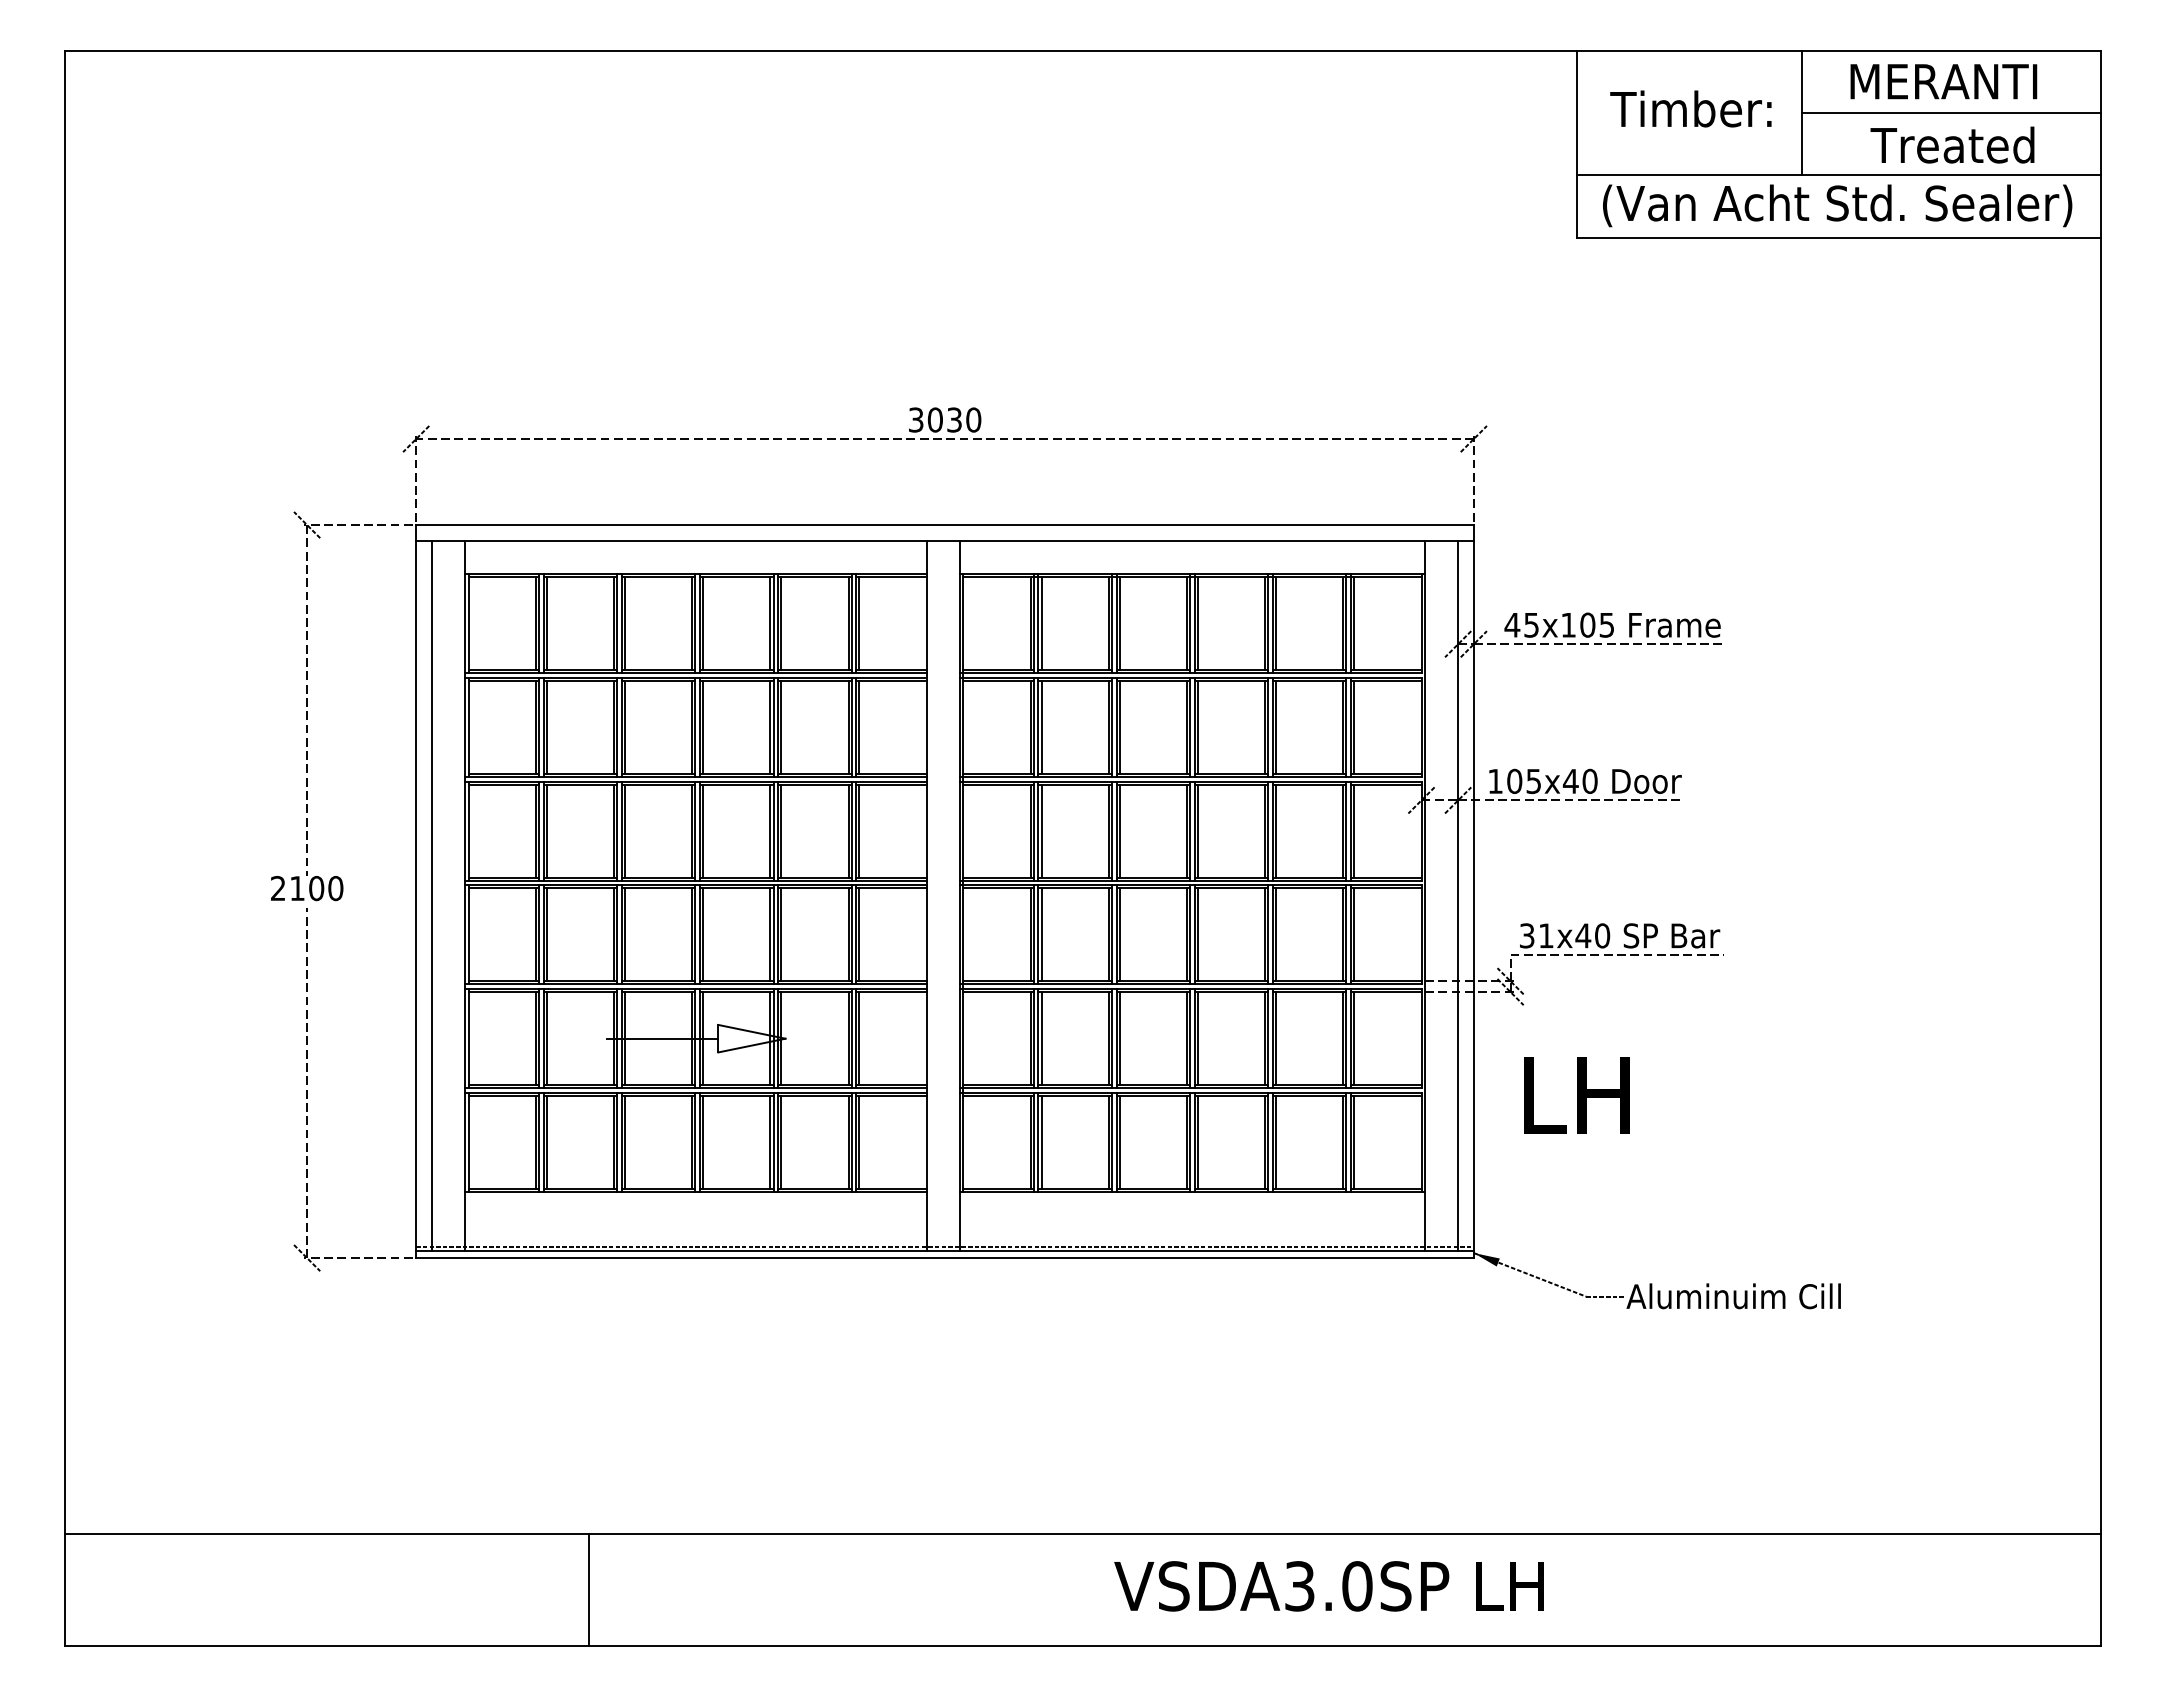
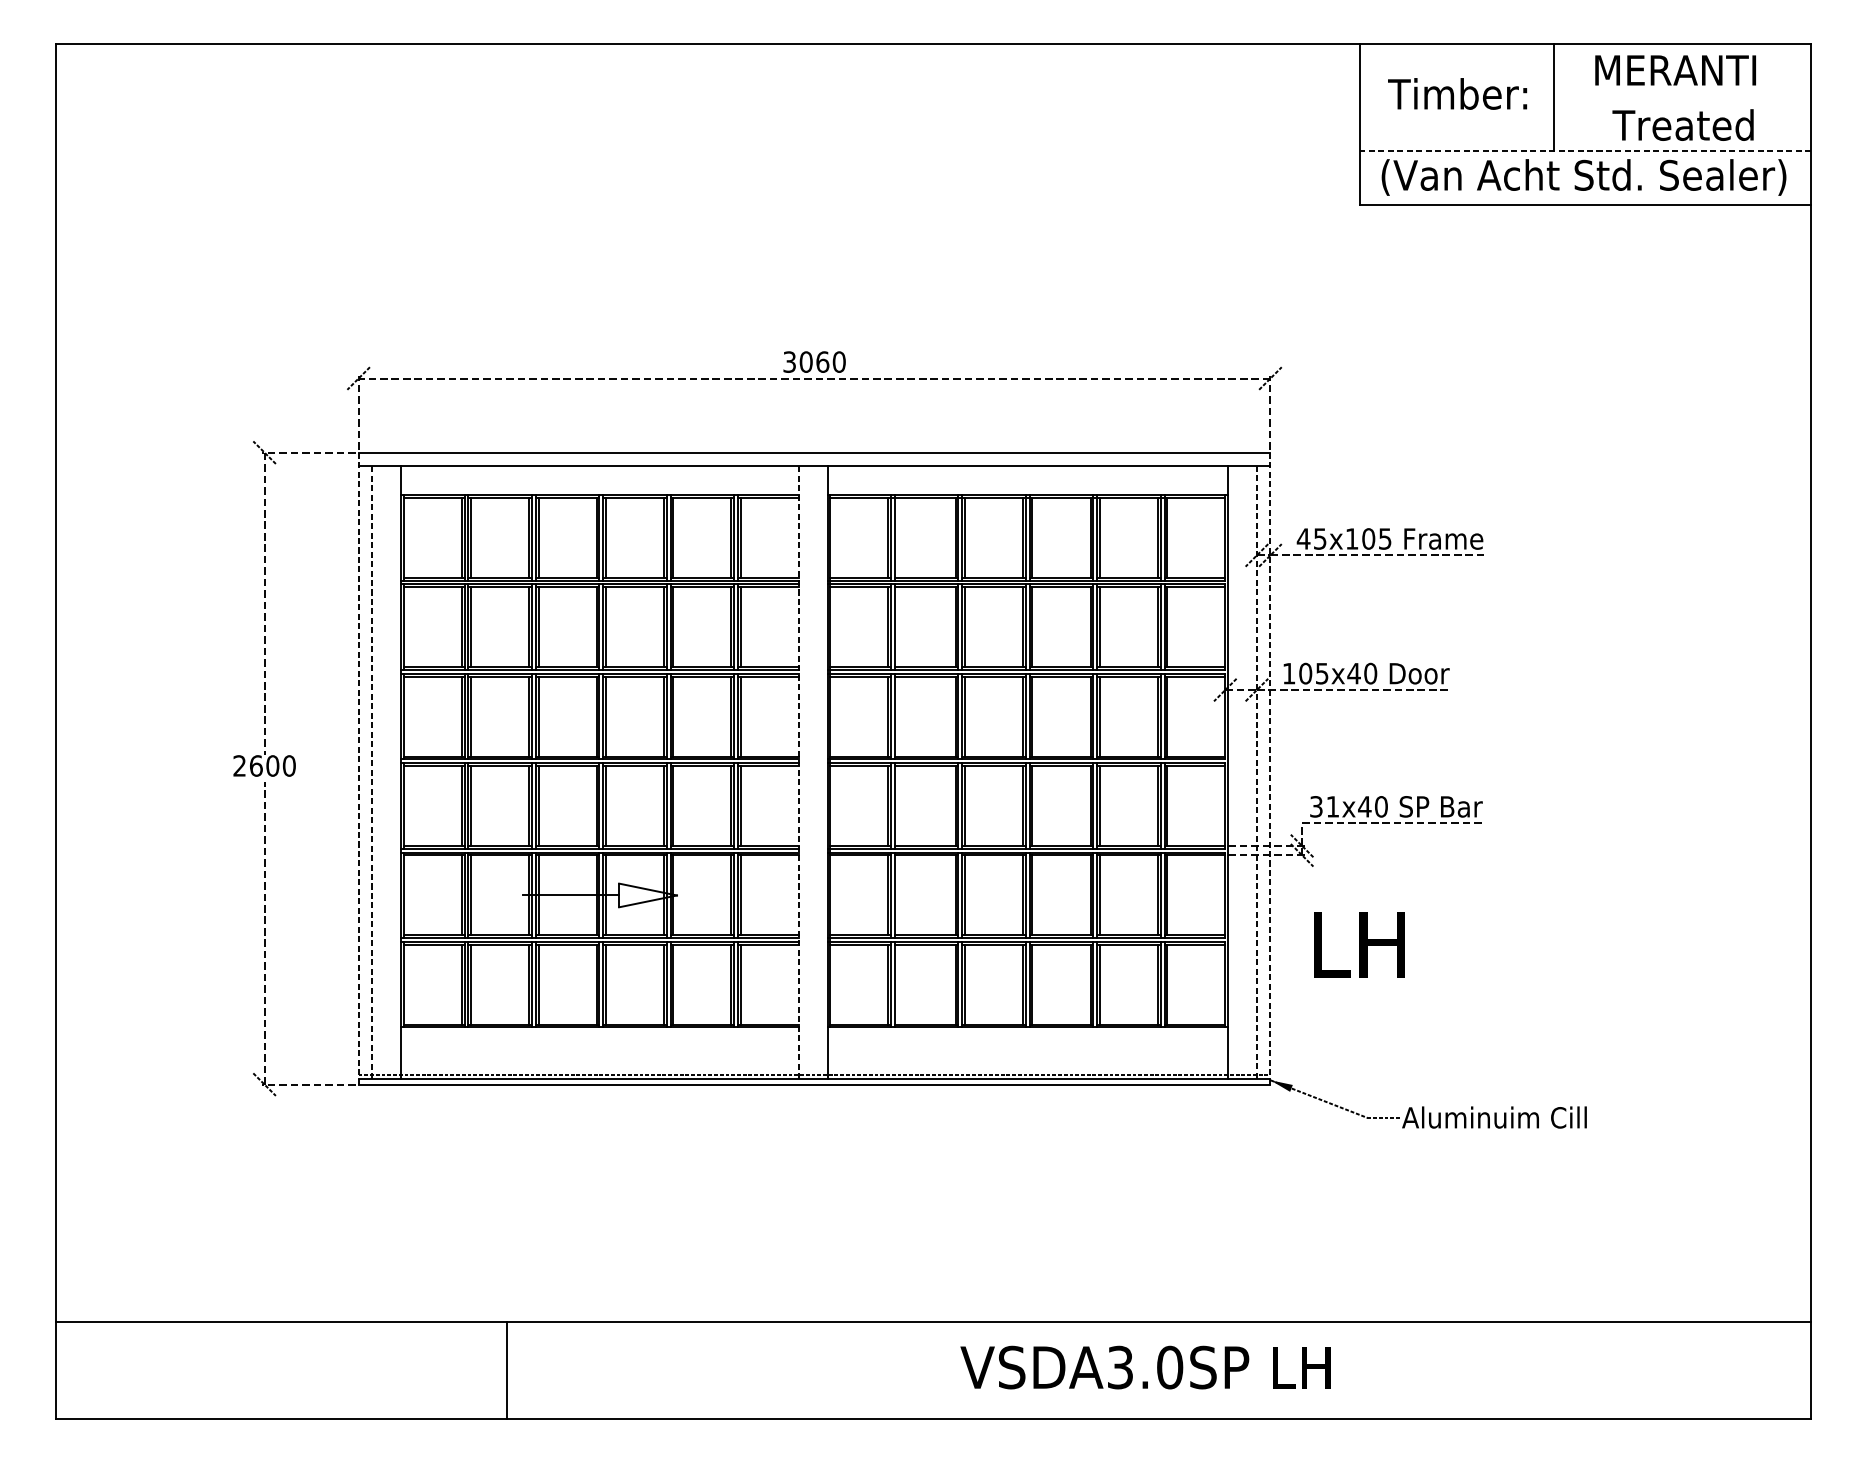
line: (1951, 113) -> (1682, 97), removed
line: (1839, 175) -> (1585, 151), solid -> dashed
text: (954, 419) -> (822, 361), 3030 -> 3060
line: (1041, 623) -> (897, 537), removed
line: (1041, 727) -> (897, 627), removed
line: (1041, 830) -> (897, 715), removed
text: (297, 888) -> (256, 765), 2100 -> 2600
line: (416, 891) -> (358, 768), solid -> dashed
line: (1473, 891) -> (1270, 768), solid -> dashed
line: (1458, 895) -> (1257, 772), solid -> dashed
line: (431, 896) -> (371, 772), solid -> dashed
line: (926, 896) -> (798, 772), solid -> dashed
line: (1041, 934) -> (897, 805), removed
line: (1041, 1038) -> (897, 895), removed
line: (1041, 1141) -> (897, 984), removed

